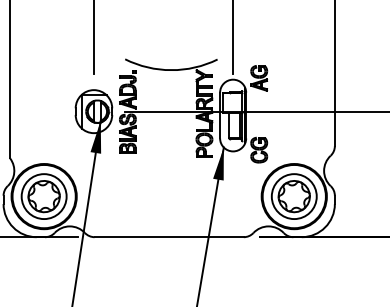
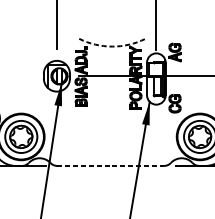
arc: (171, 70) -> (112, 46), solid -> dashed
line: (169, 237) -> (110, 166), solid -> dashed

